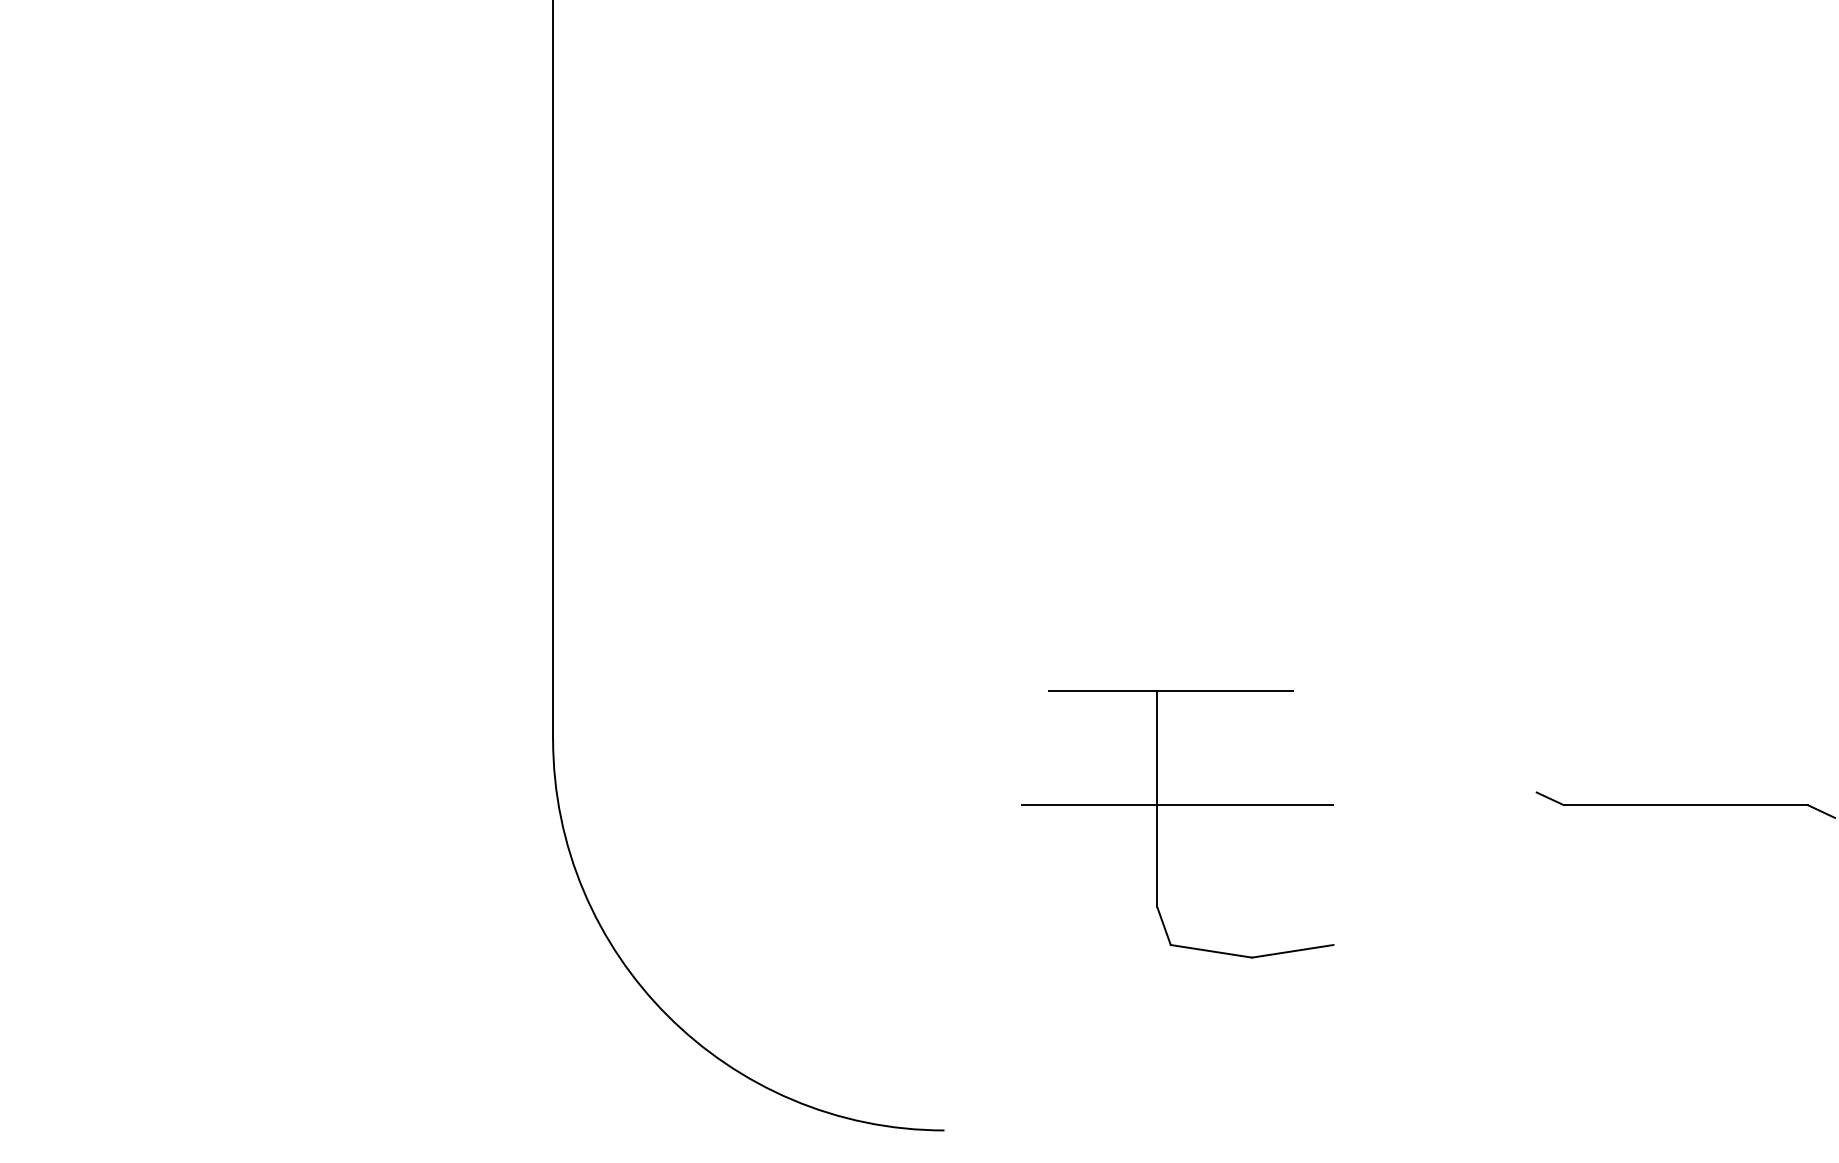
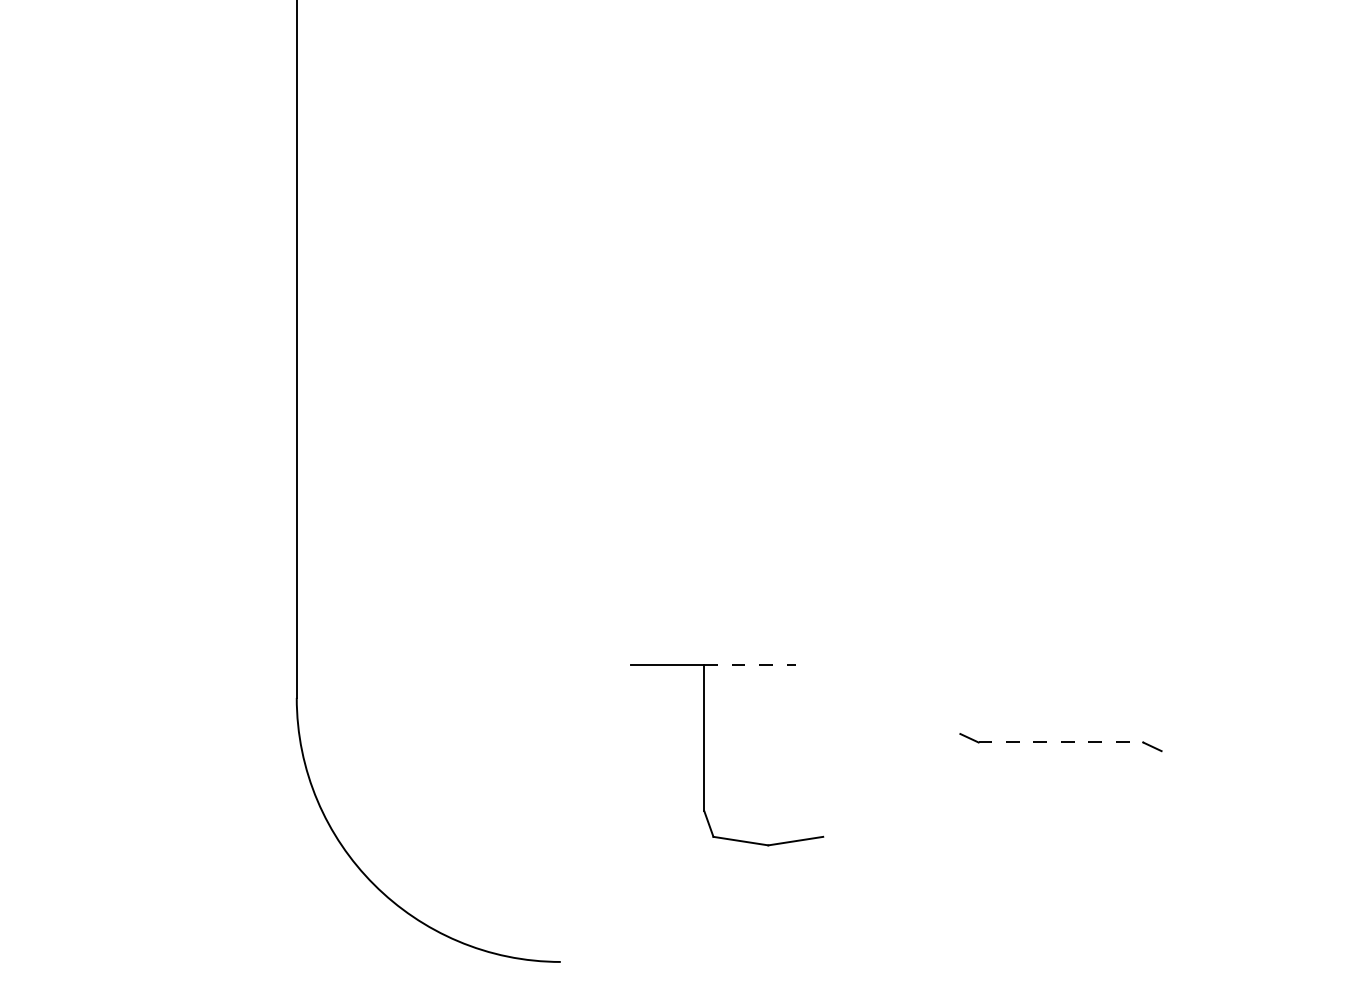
line: (1225, 690) -> (750, 665), solid -> dashed
line: (1176, 805) -> (717, 742), removed
line: (1686, 805) -> (1061, 742), solid -> dashed

